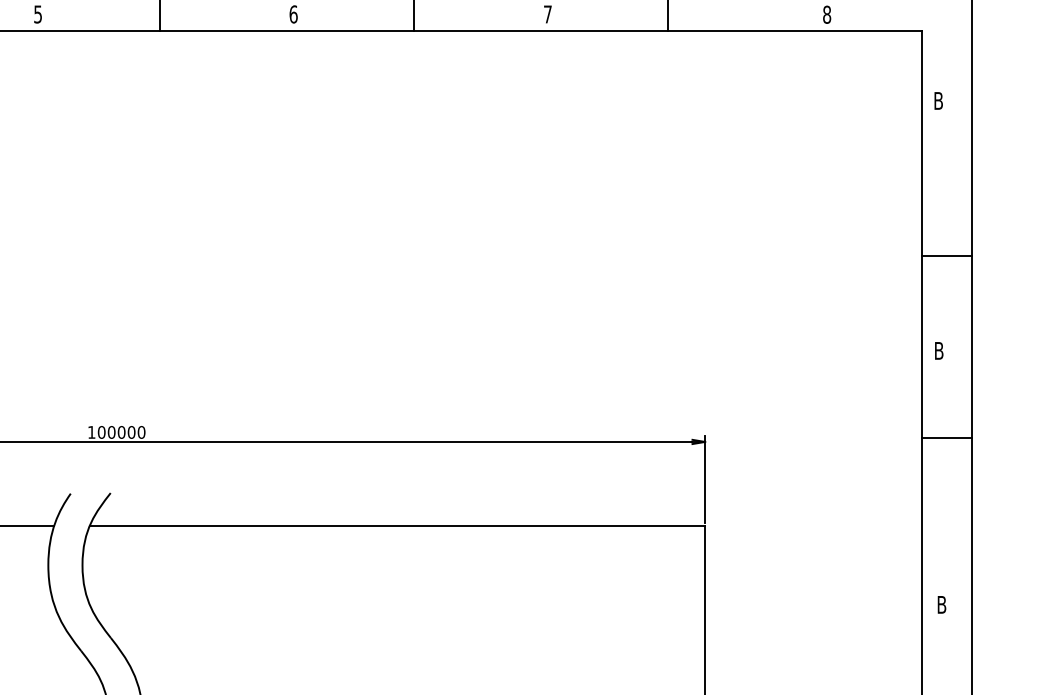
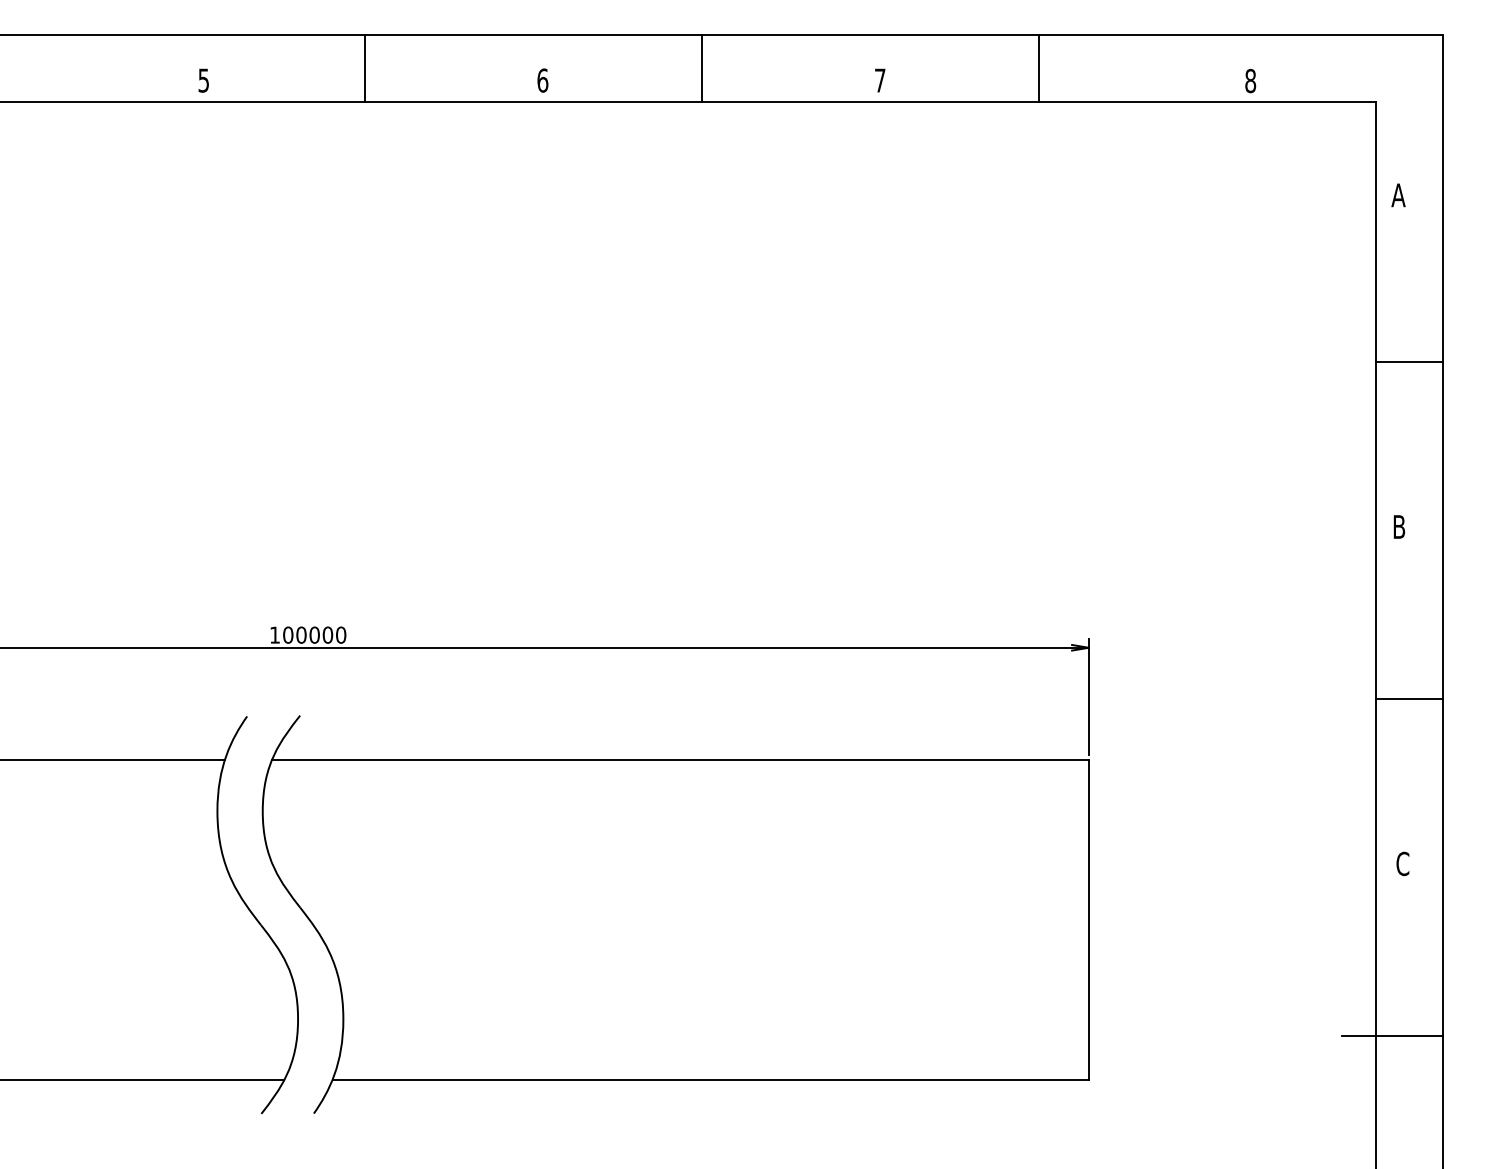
text: (938, 101) -> (1398, 195), B -> A
line: (946, 255) -> (1409, 361), moved
line: (946, 437) -> (1409, 698), moved
text: (941, 604) -> (1402, 863), B -> C

